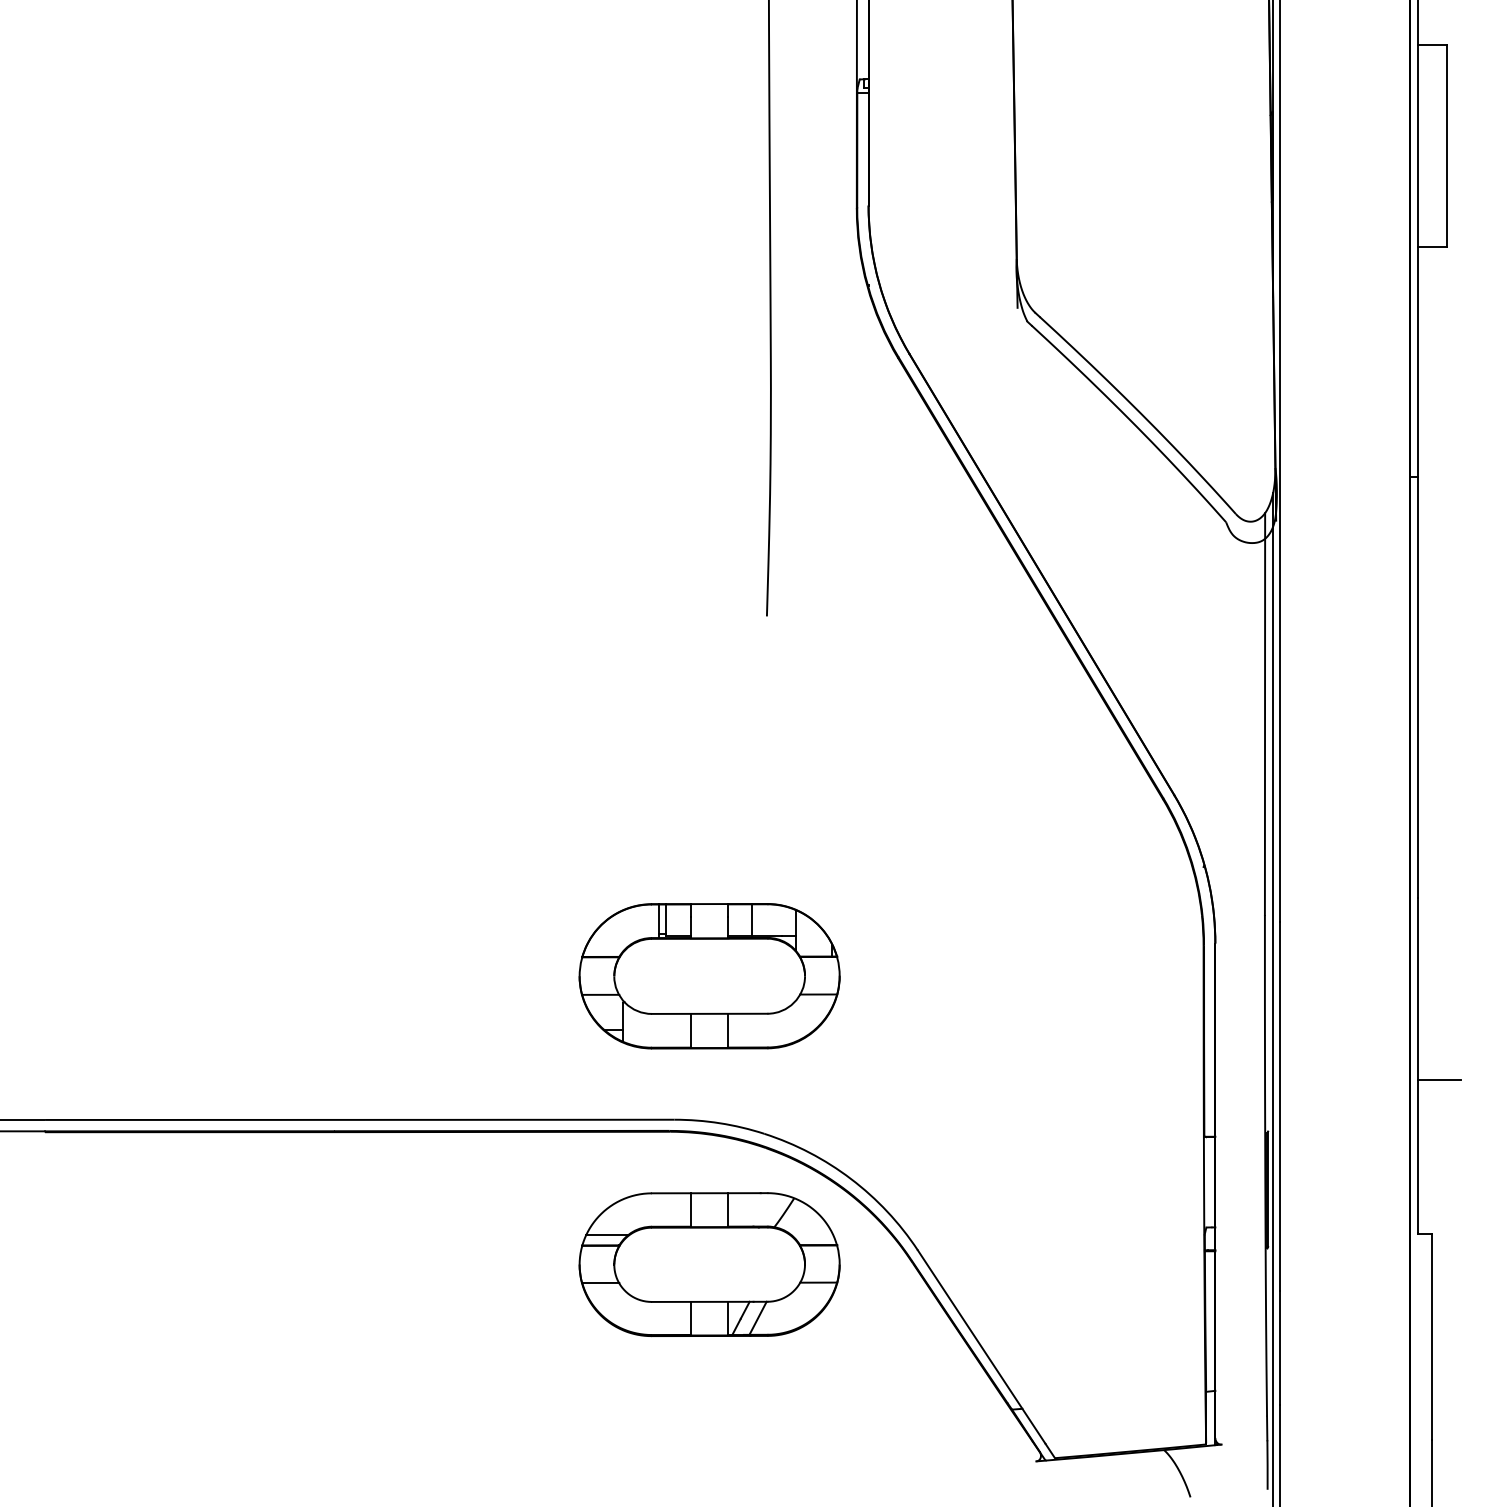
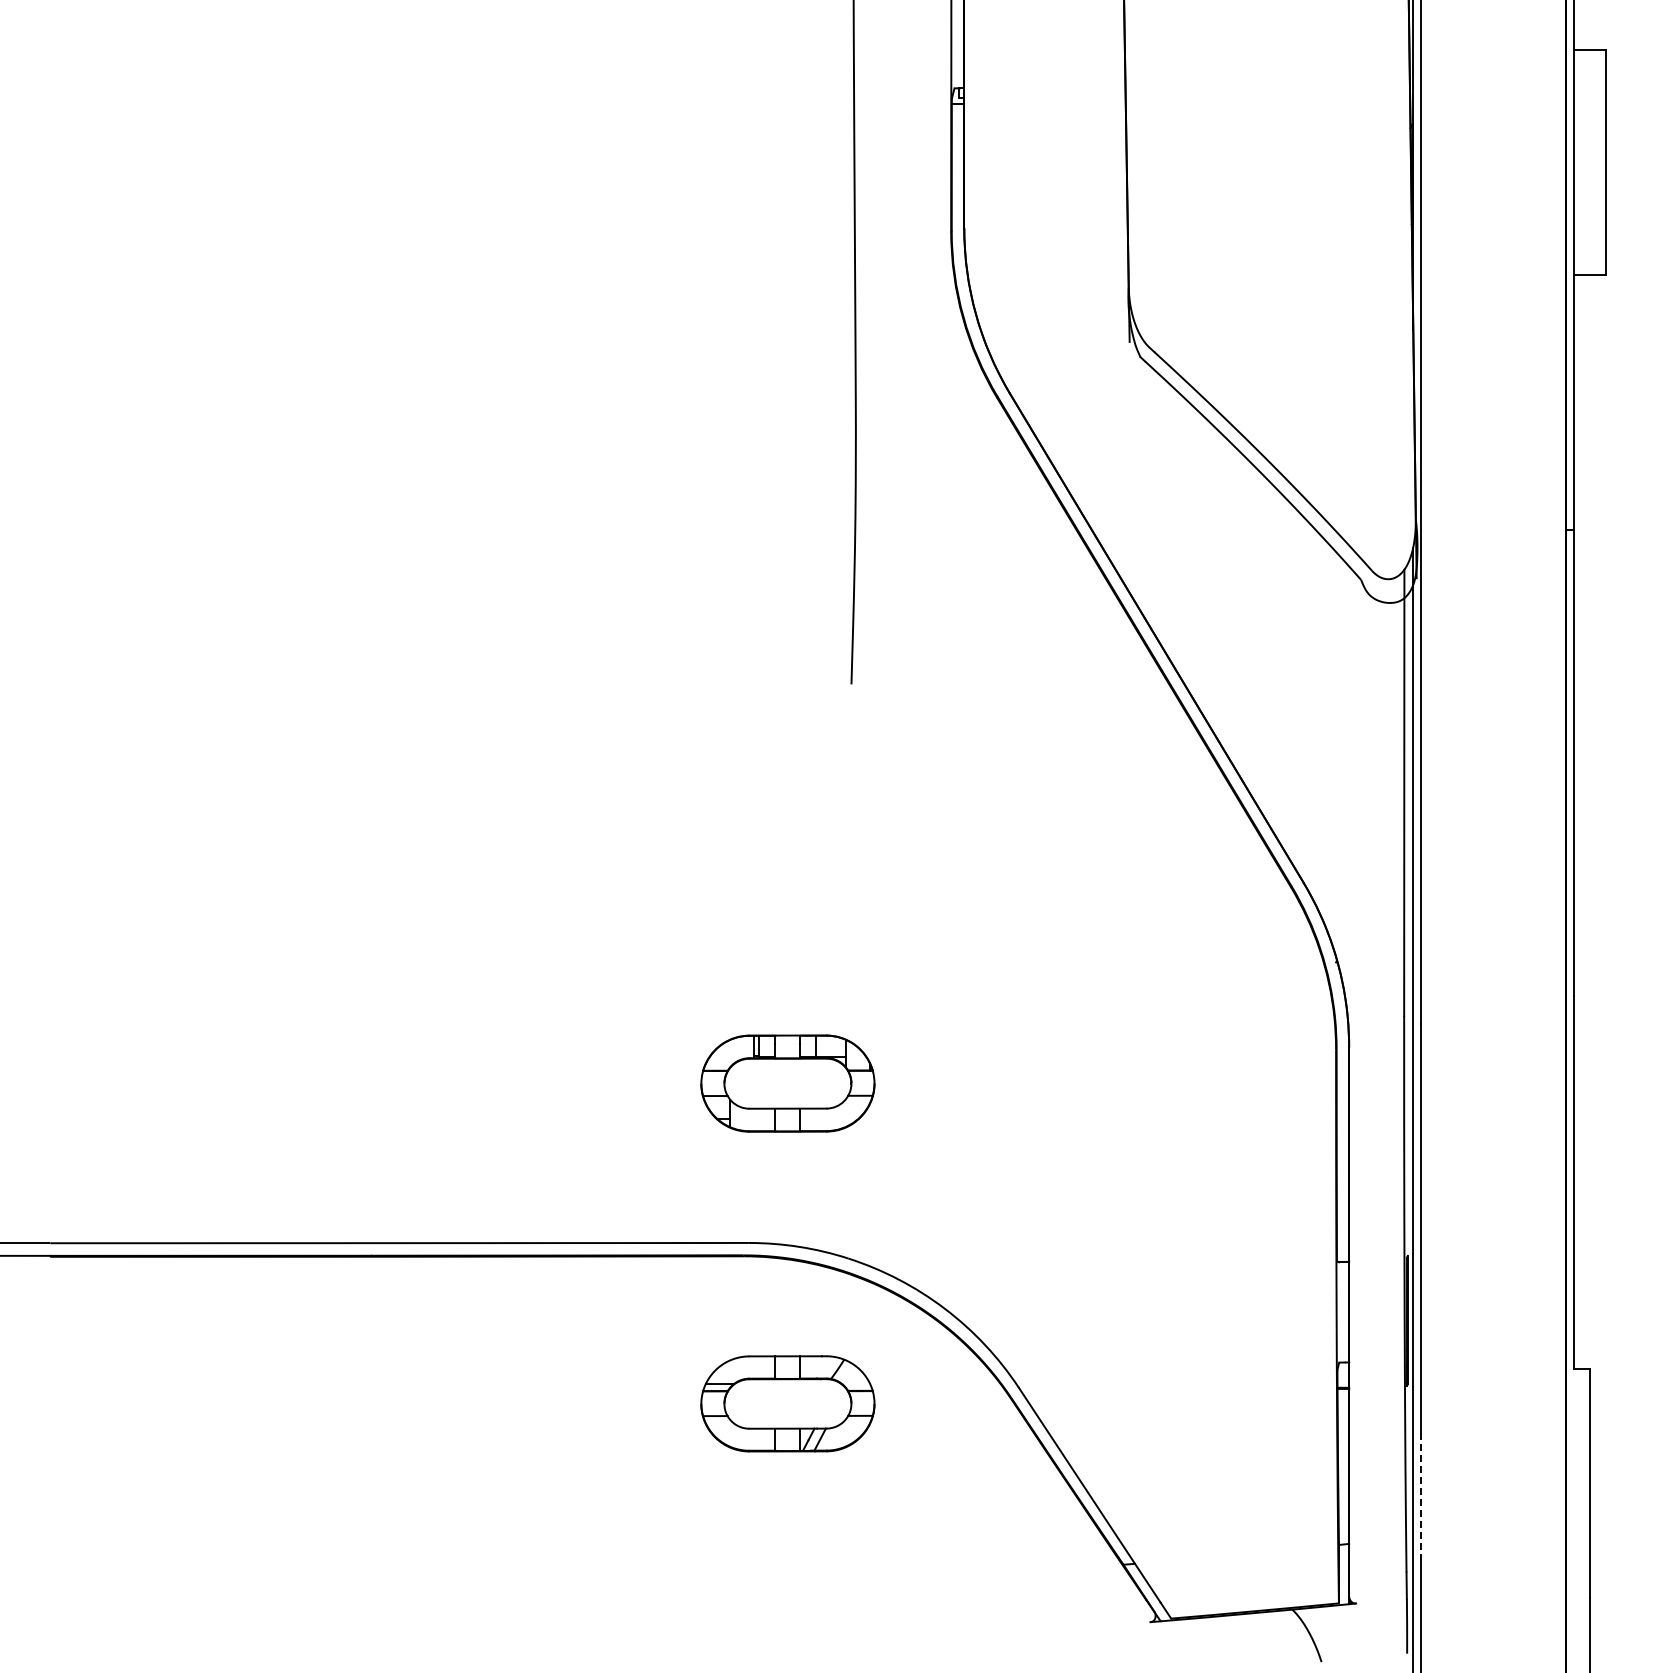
part: (709, 976) -> (787, 1083), size x0.6
line: (1439, 1080) -> (1597, 1199), removed
part: (709, 1264) -> (787, 1403), size x0.6
line: (1280, 1348) -> (1421, 1496), solid -> dashed

